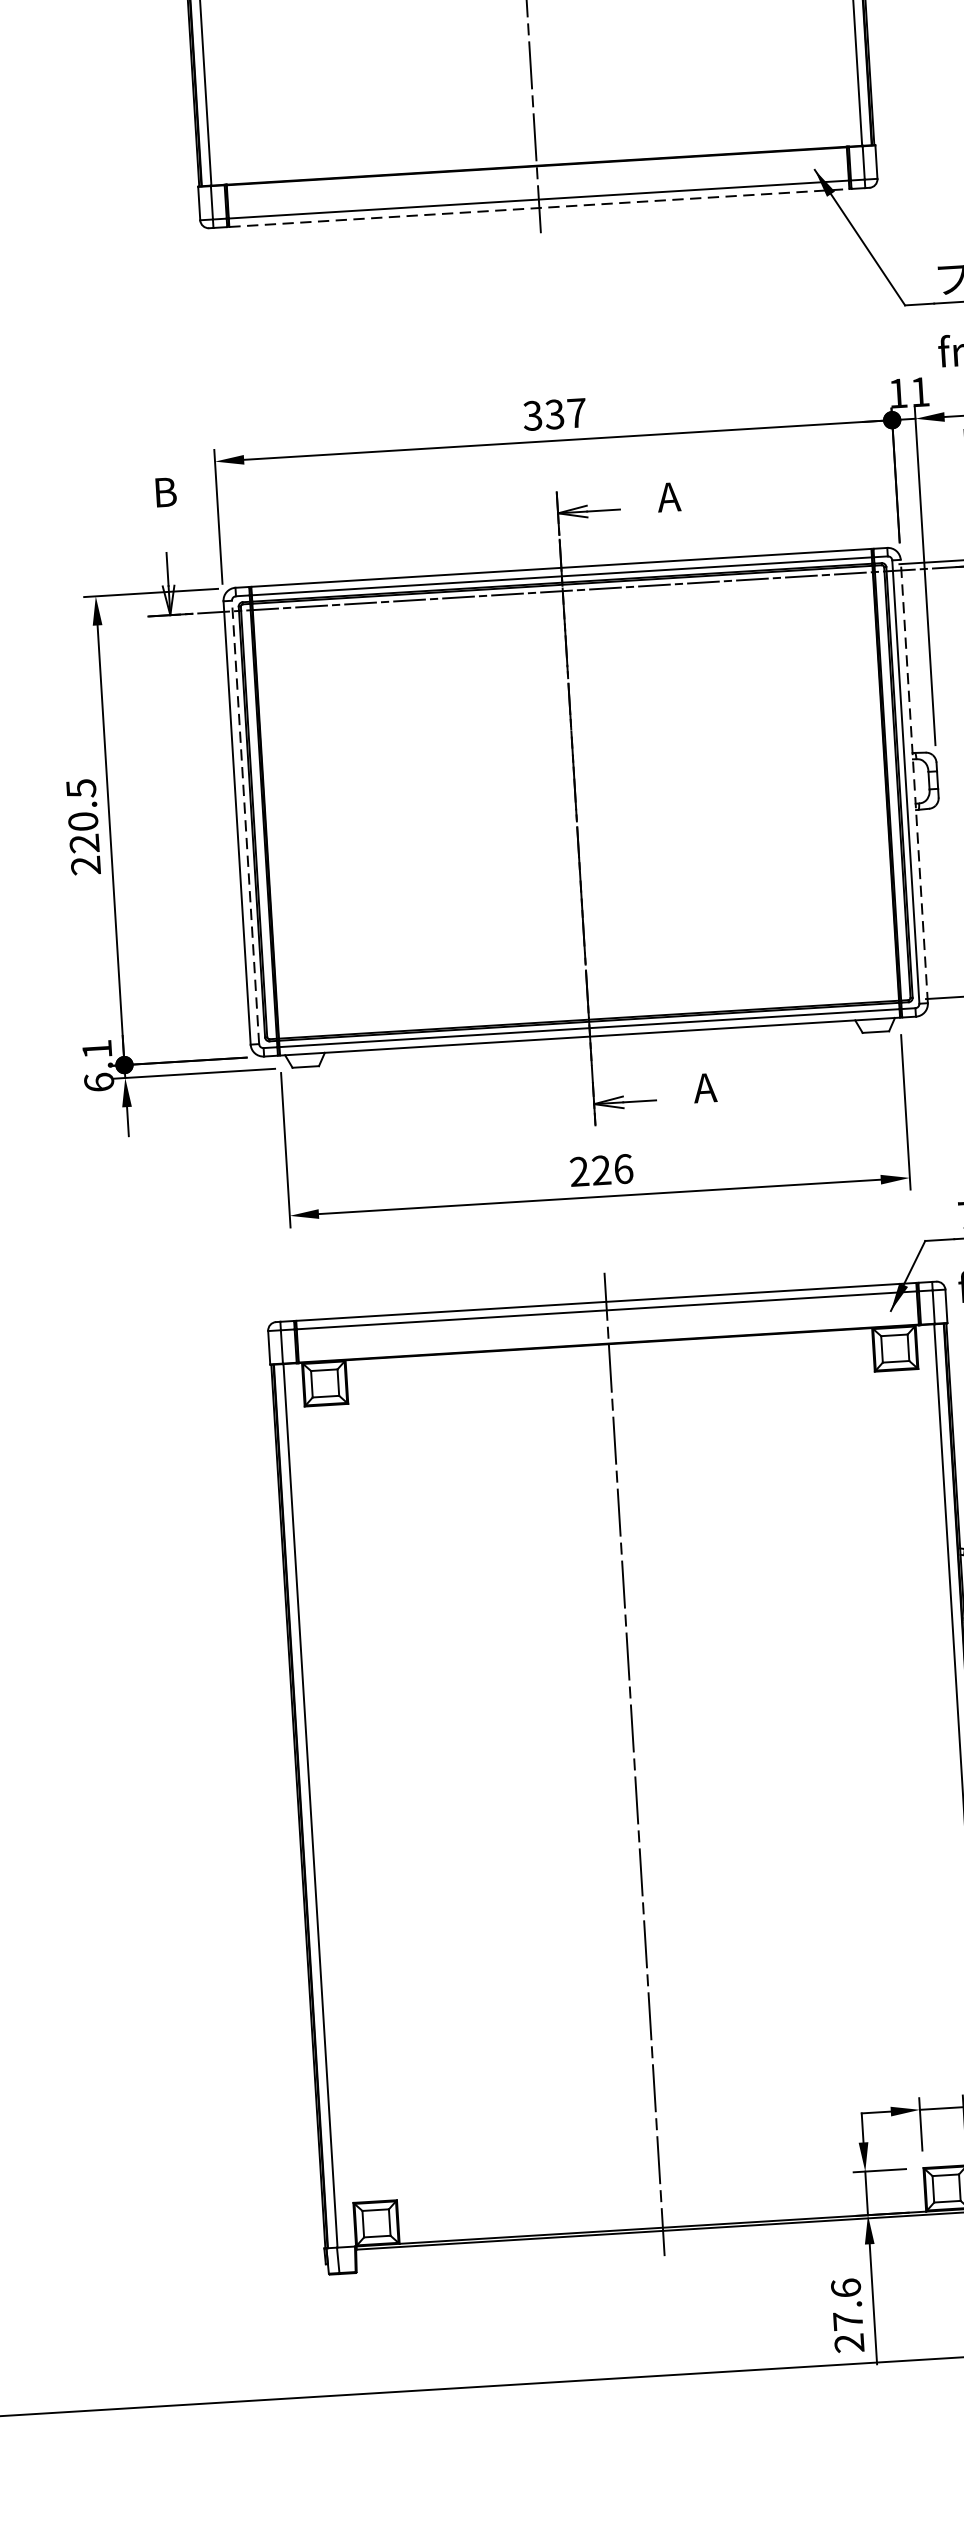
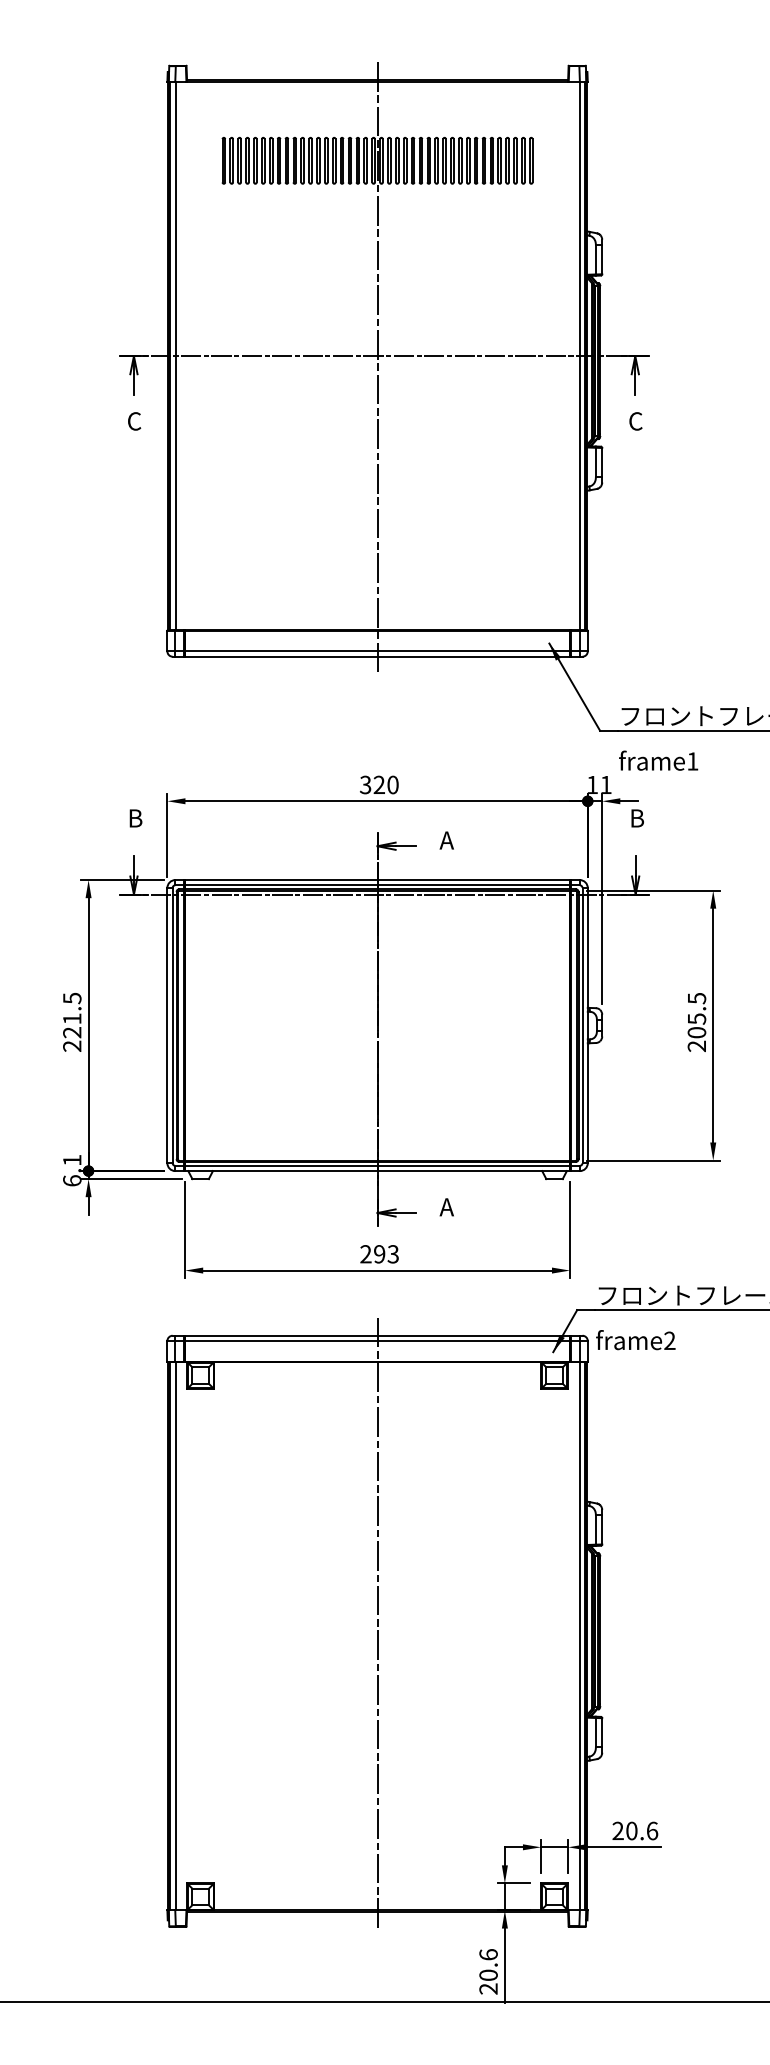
line: (540, 207) -> (378, 656), dashed -> solid
text: (564, 413) -> (385, 784), 337 -> 320
line: (913, 781) -> (587, 1025), dashed -> solid
text: (83, 820) -> (72, 1018), 220.5 -> 221.5
line: (245, 822) -> (172, 1025), dashed -> solid
text: (612, 1170) -> (386, 1254), 226 -> 293
text: (847, 2319) -> (488, 1974), 27.6 -> 20.6

